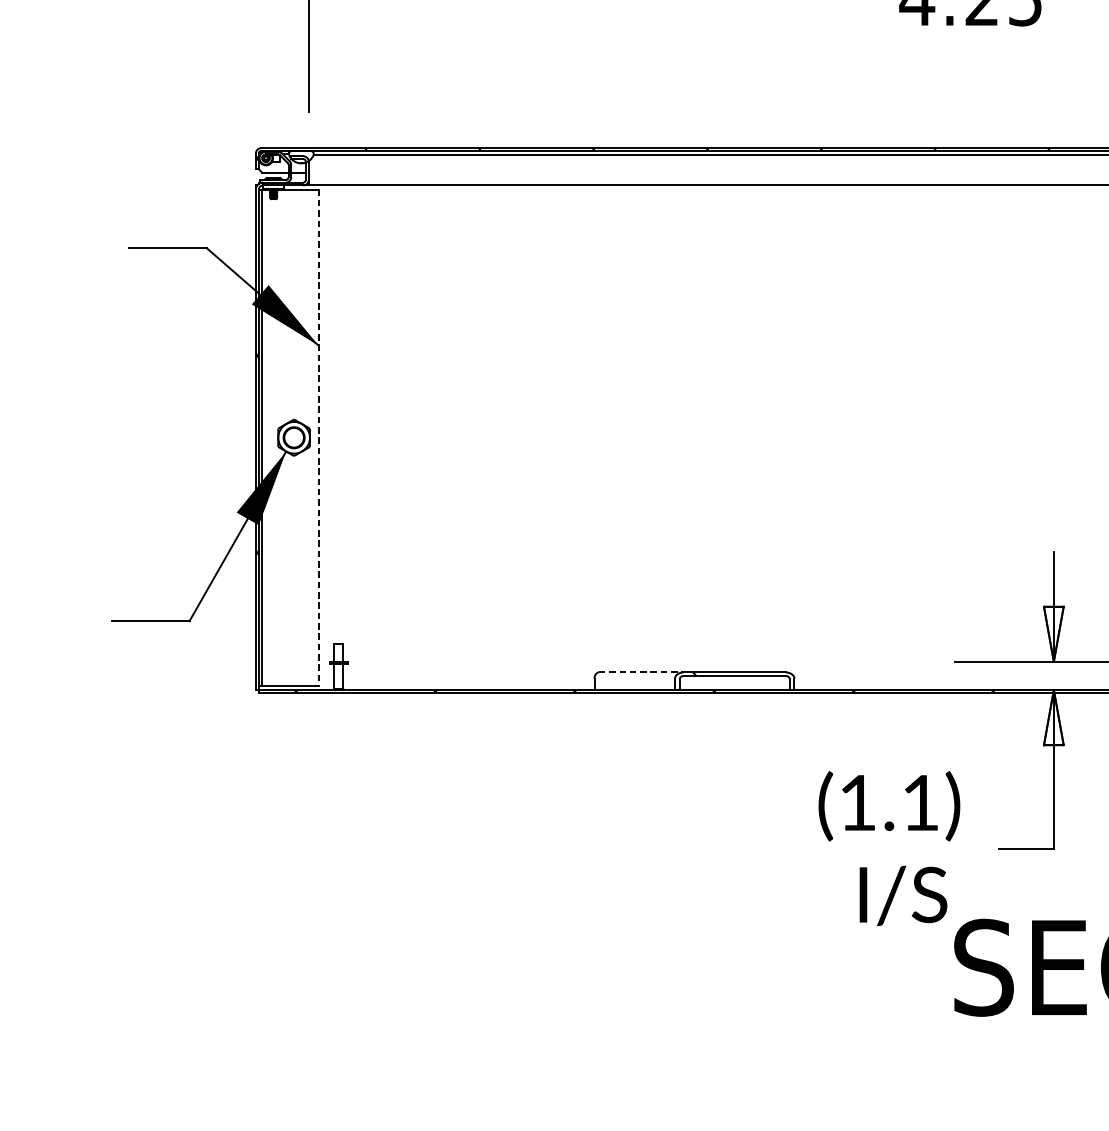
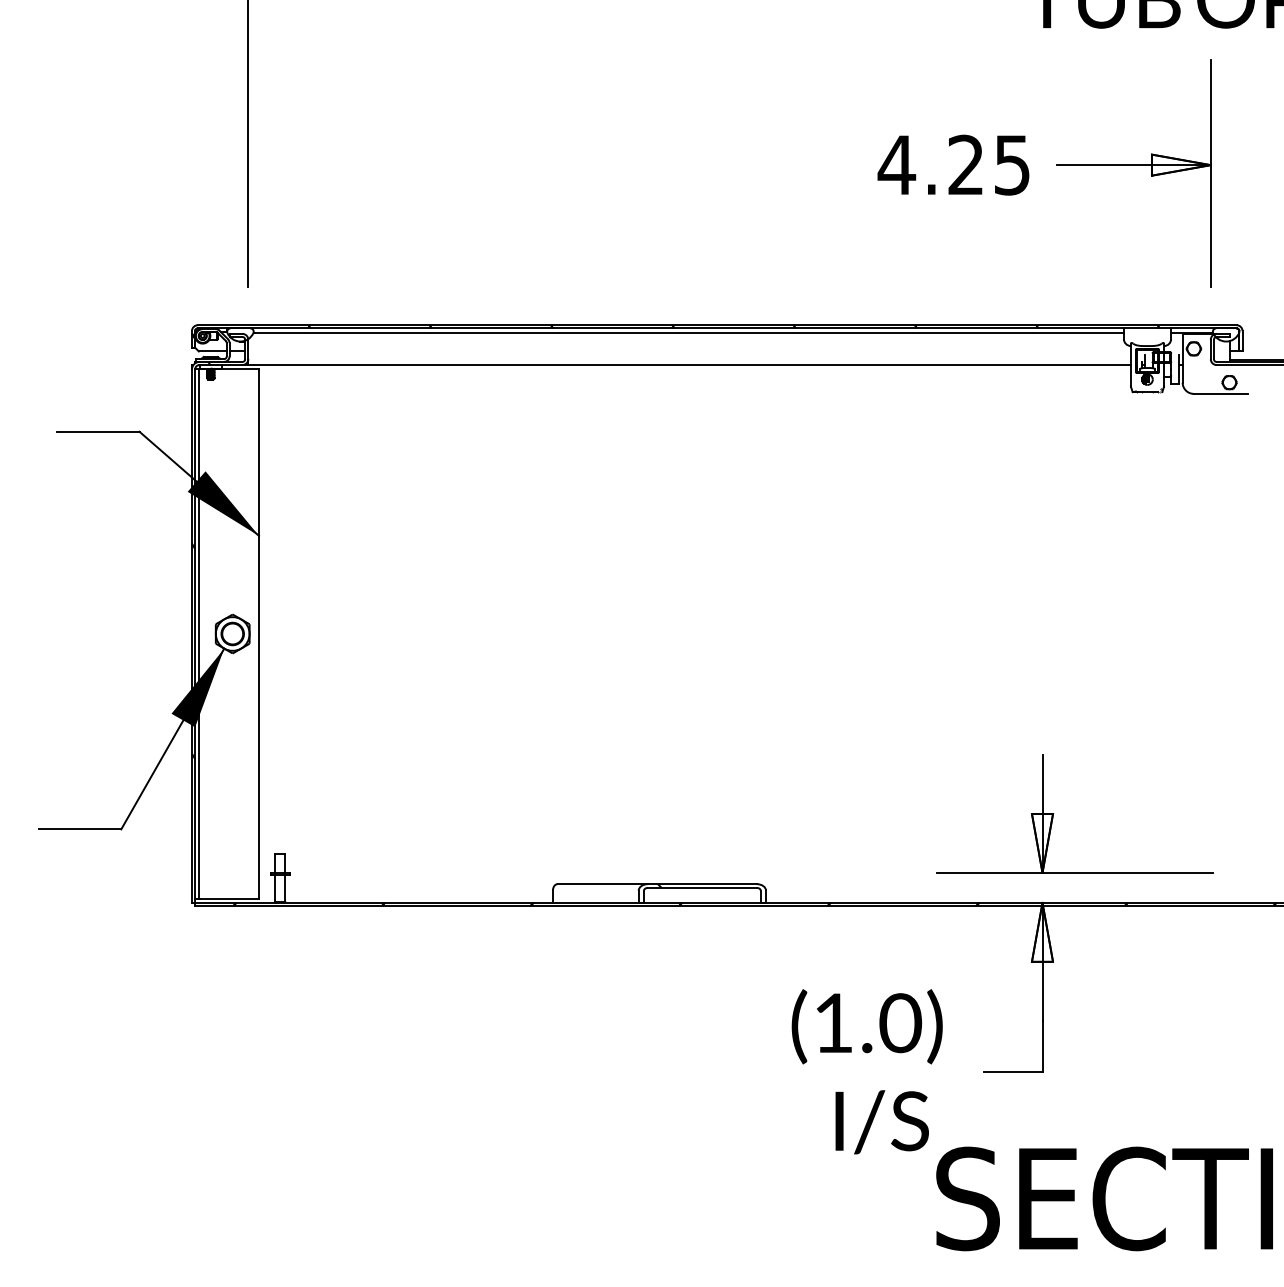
line: (319, 438) -> (259, 634), dashed -> solid
line: (641, 672) -> (603, 884), dashed -> solid
text: (920, 803) -> (900, 1023), (1.1) -> (1.0)

